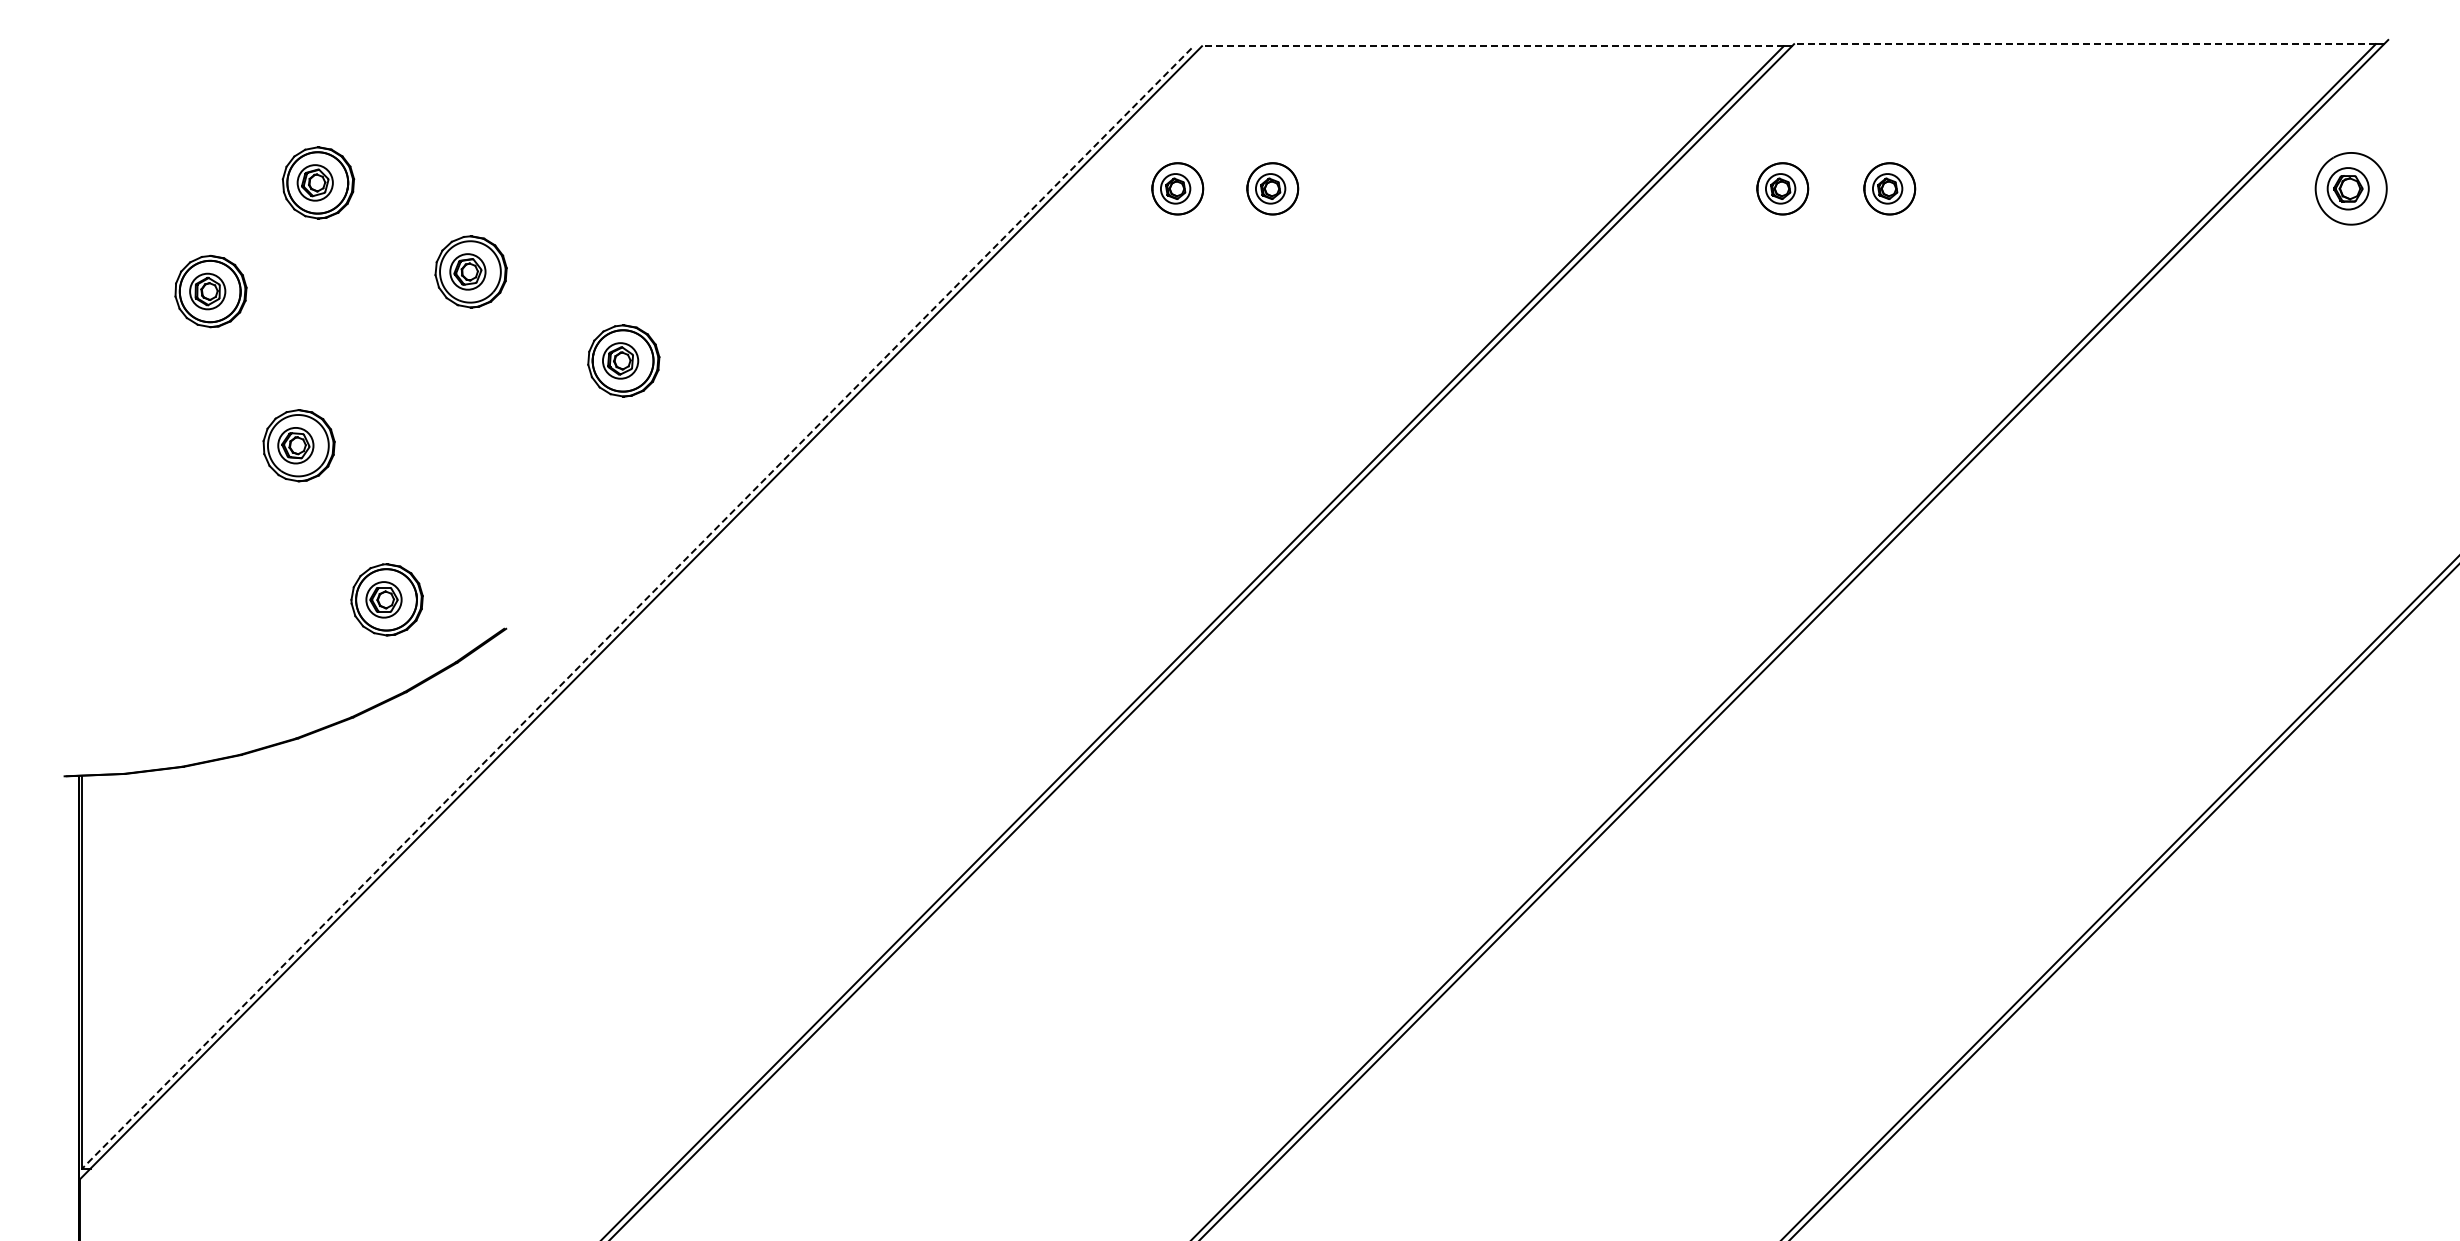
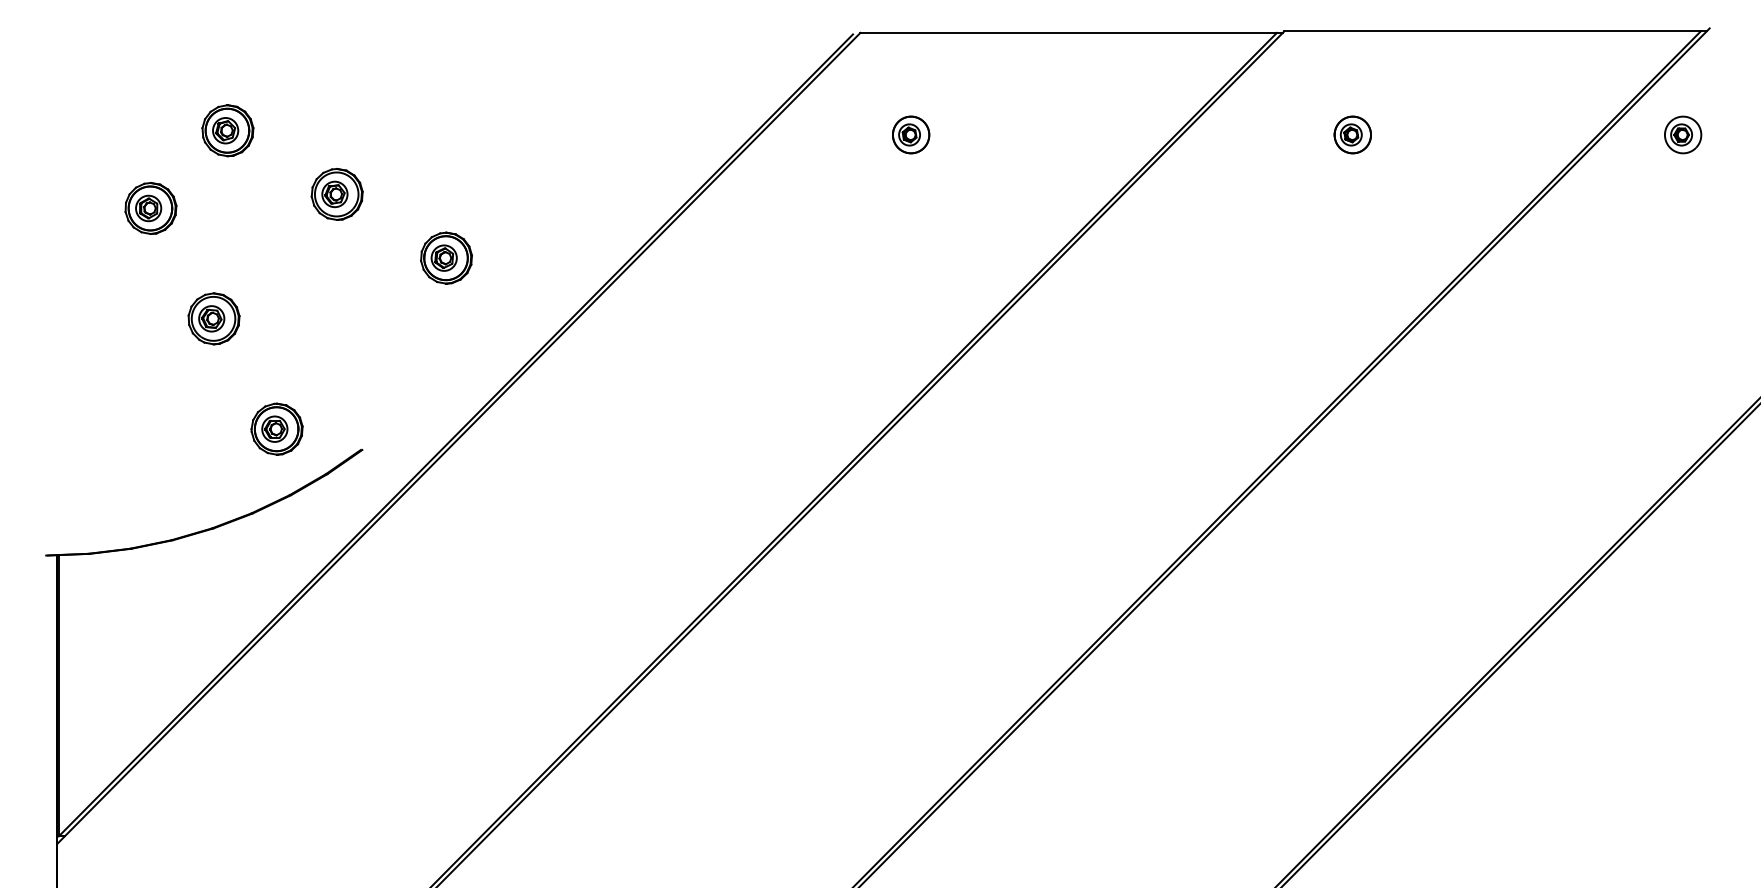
line: (2084, 44) -> (1492, 31), dashed -> solid
line: (1492, 46) -> (1068, 33), dashed -> solid
part: (1177, 188) -> (842, 134), removed
part: (1782, 188) -> (1276, 134), removed
part: (2350, 188) -> (1682, 134), size x0.71
line: (636, 608) -> (455, 435), dashed -> solid

